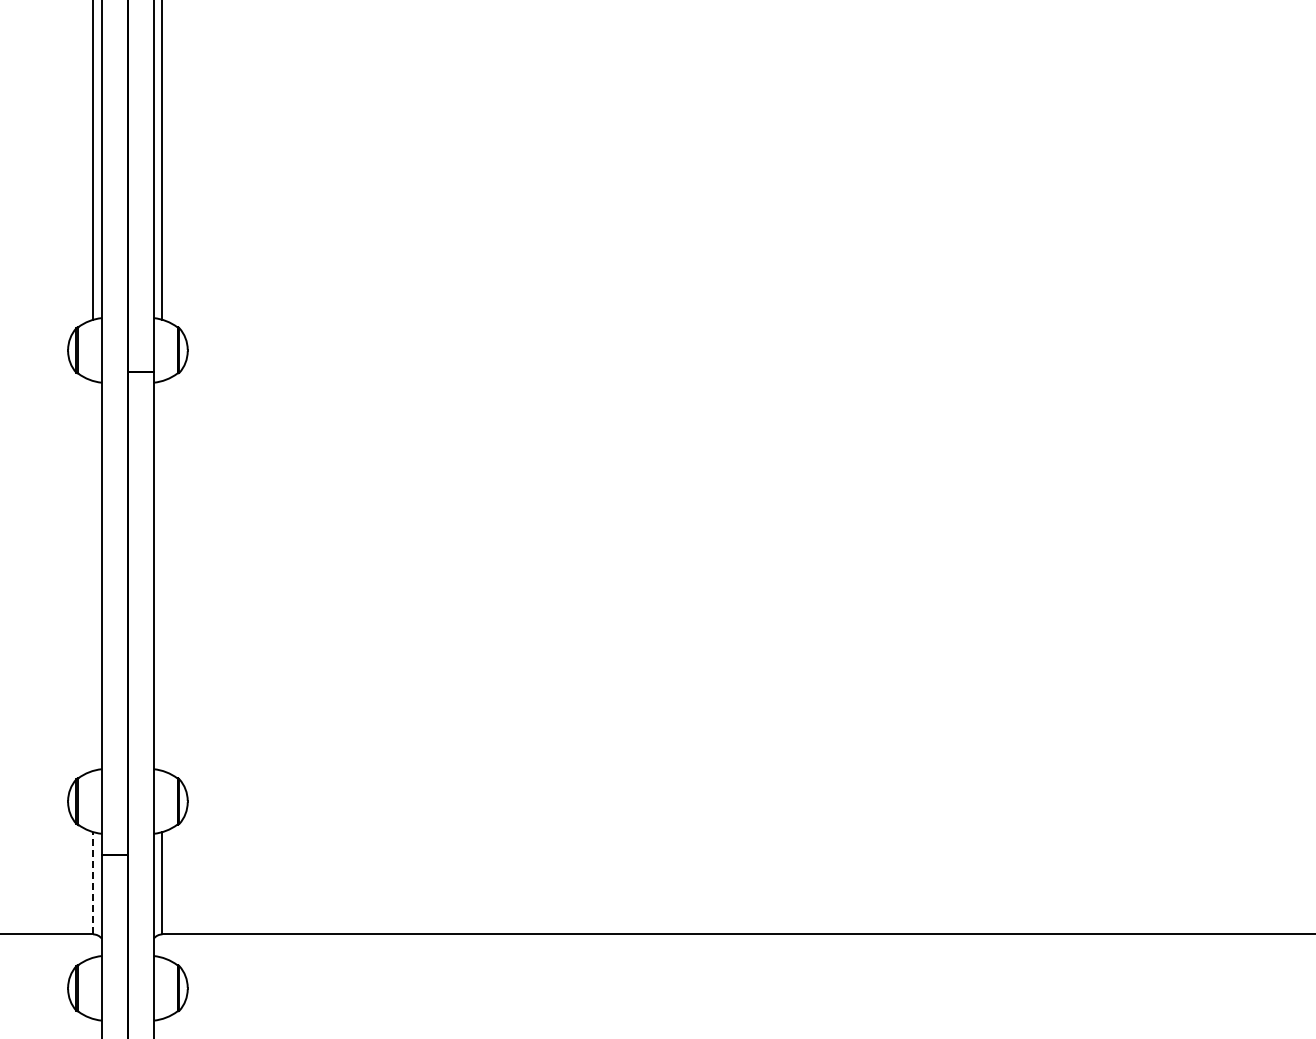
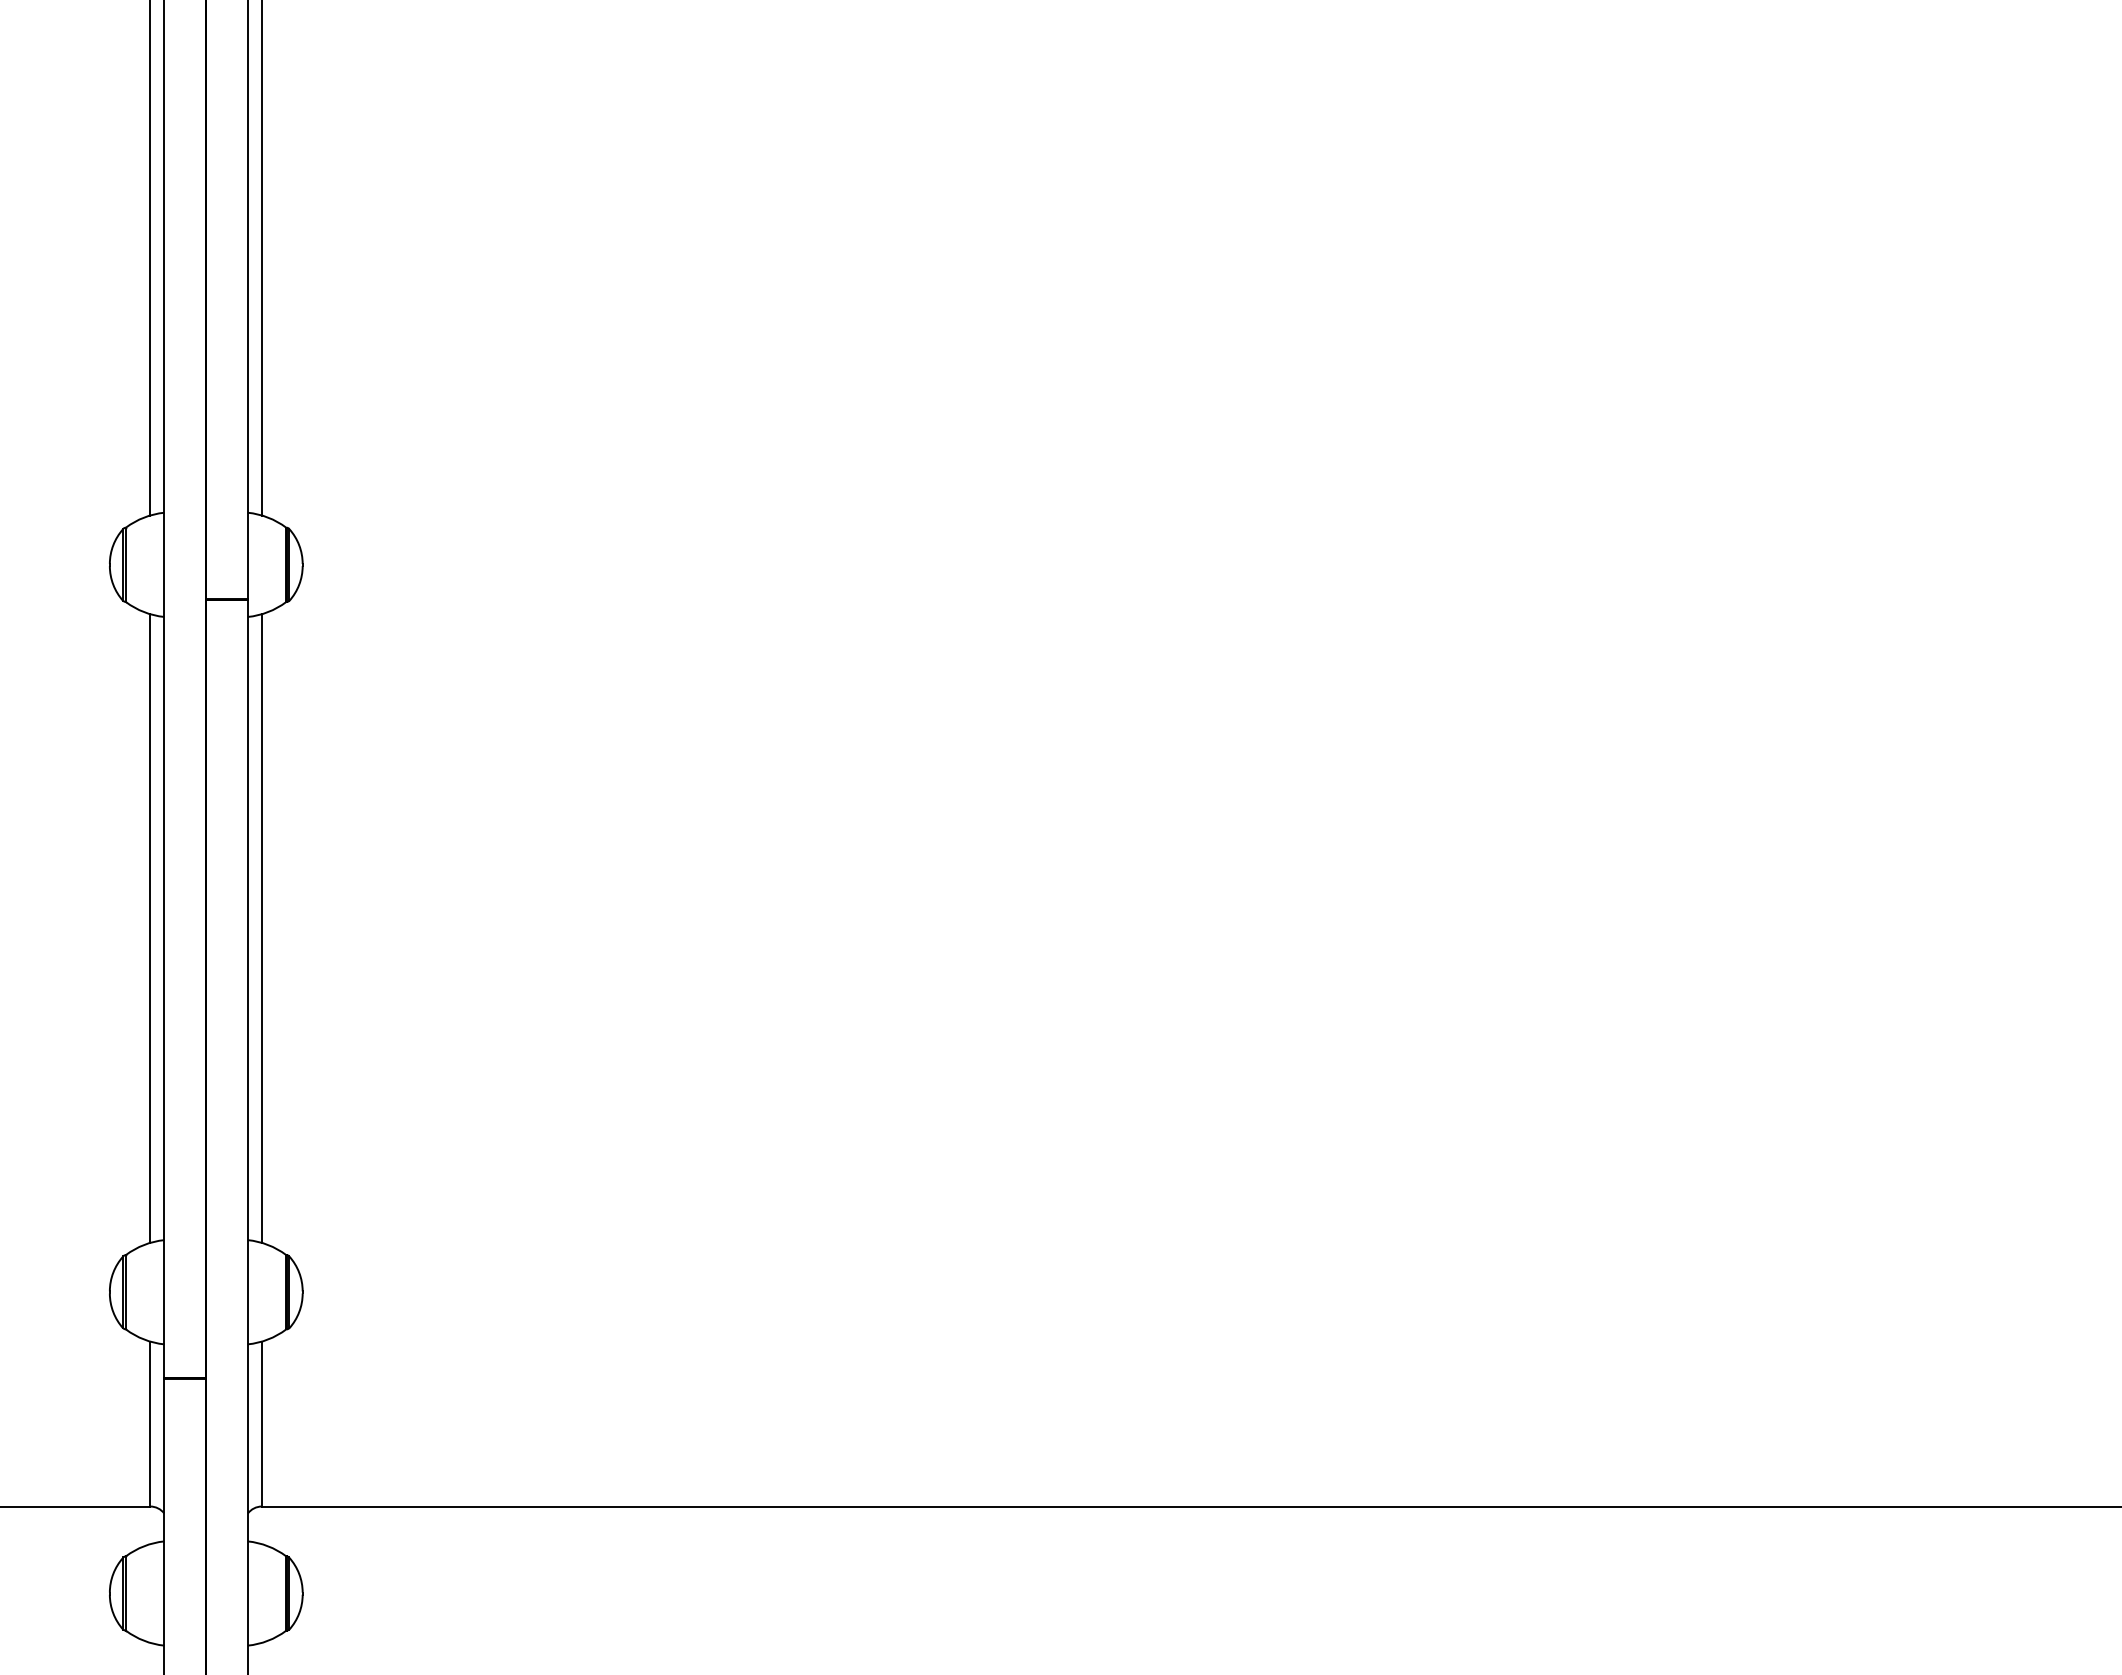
line: (93, 575) -> (150, 927), added
line: (162, 575) -> (262, 927), added
line: (93, 882) -> (150, 1422), dashed -> solid

